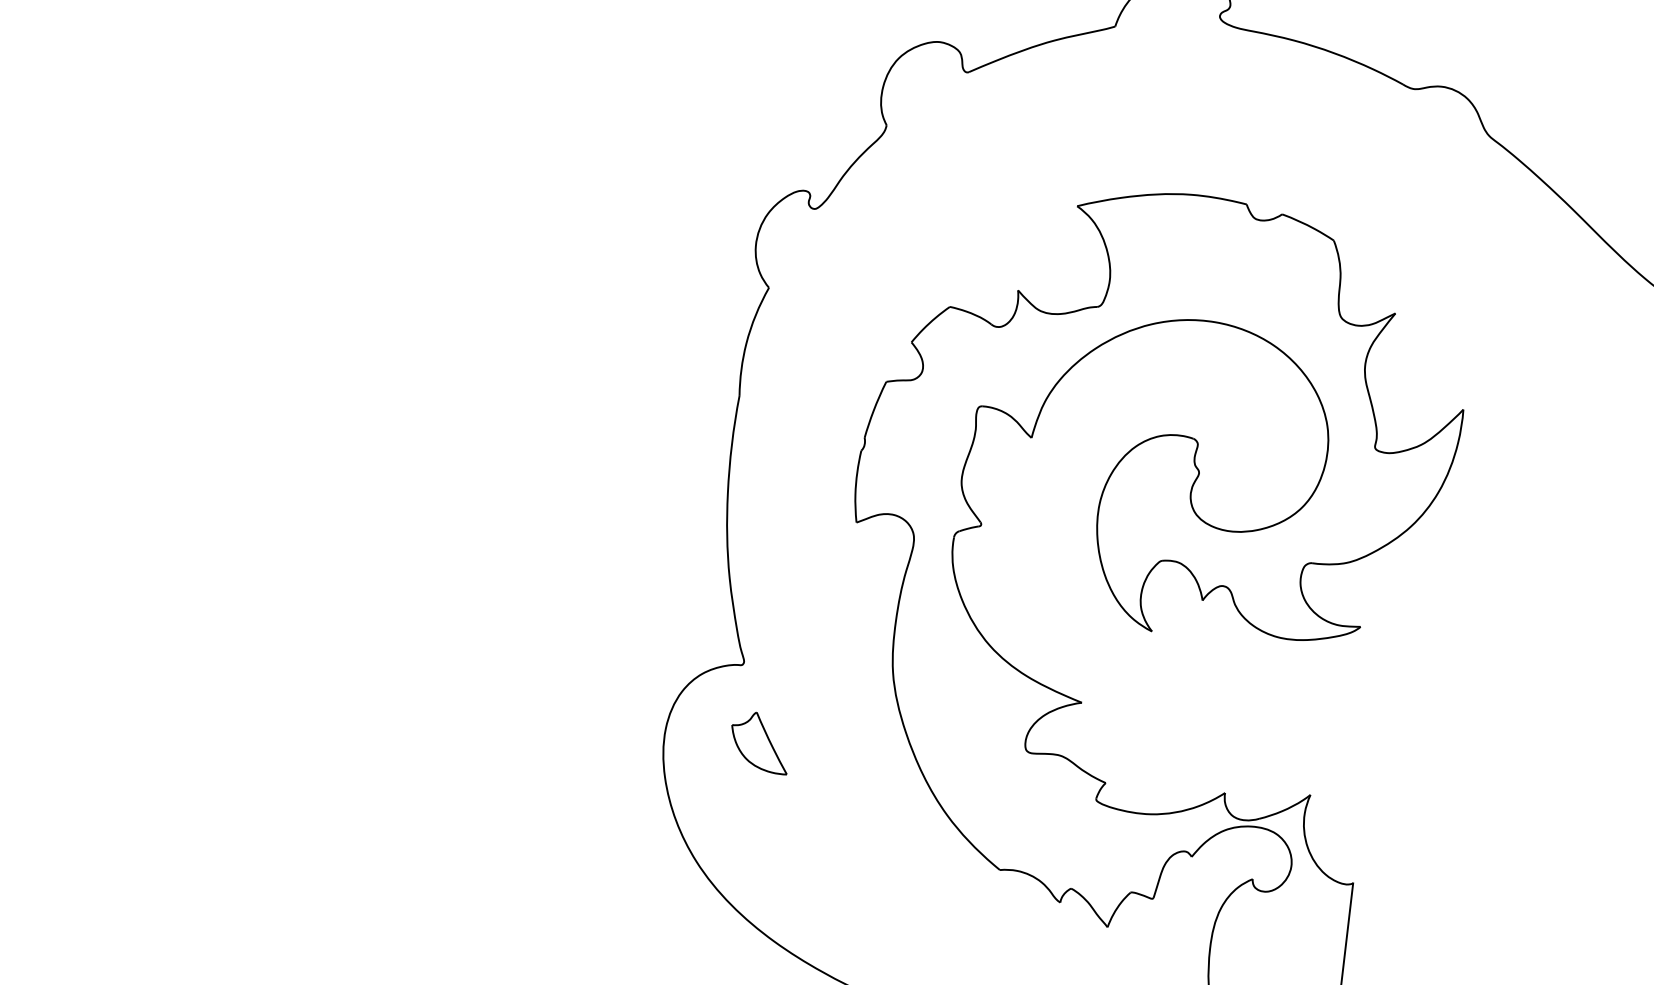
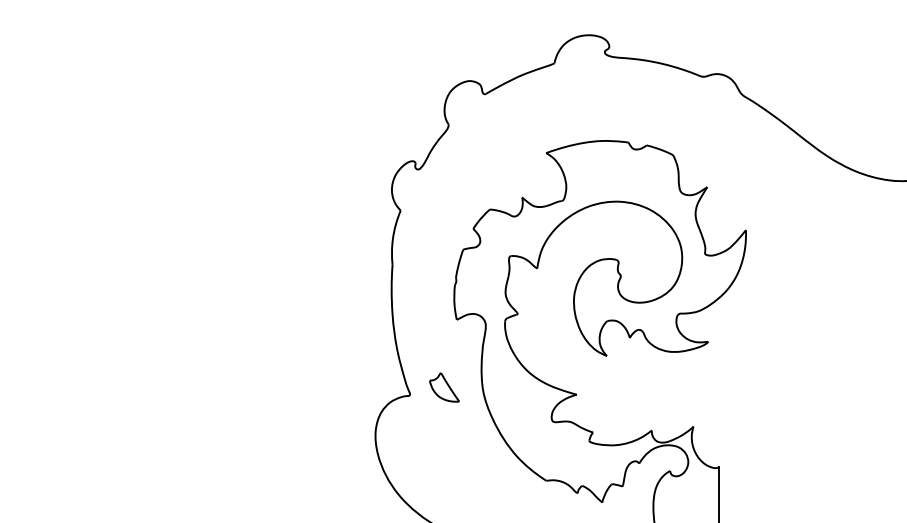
part: (760, 742) -> (444, 387), moved

